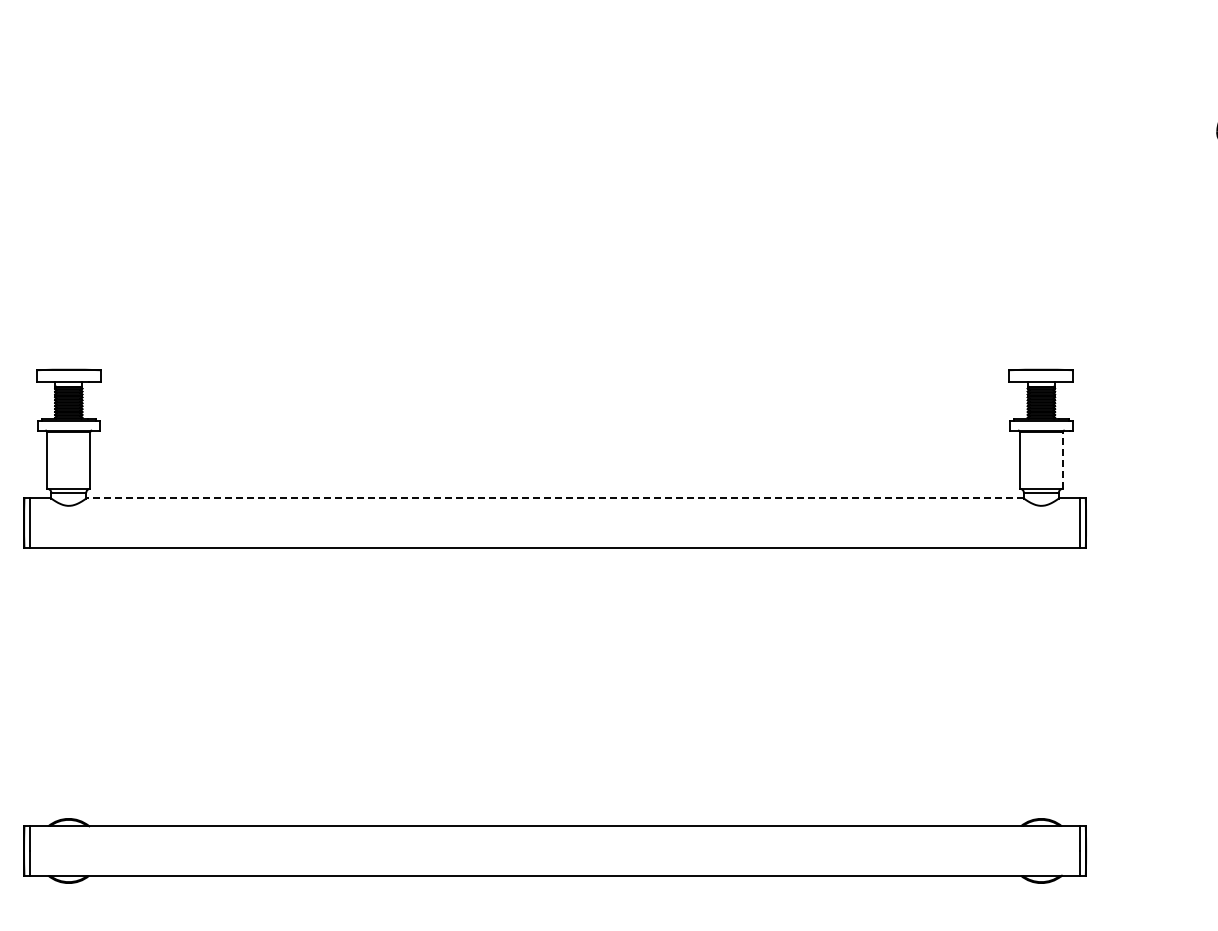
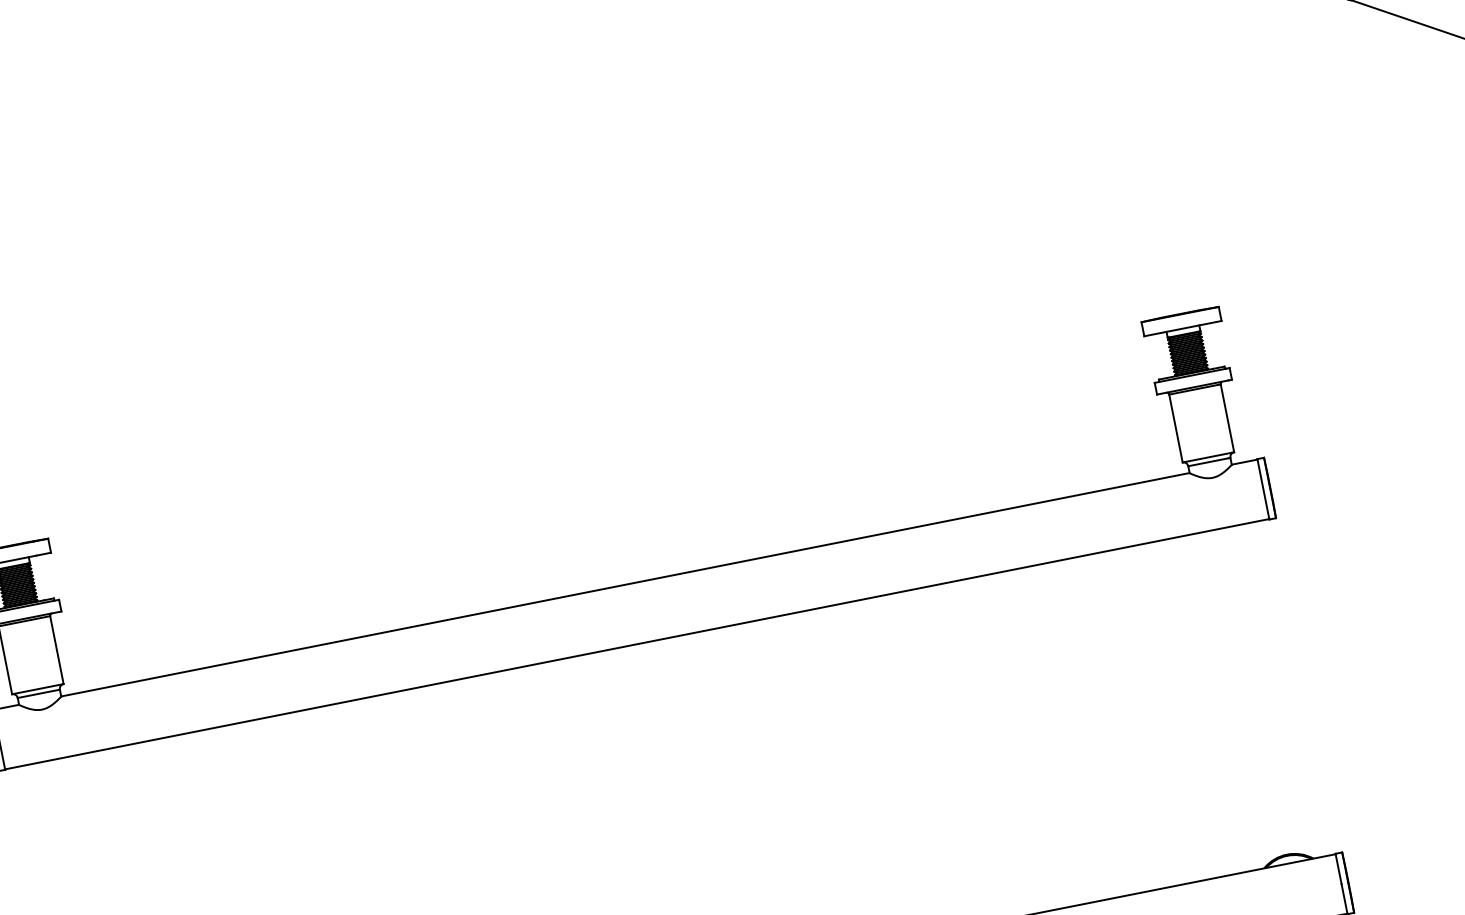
line: (1062, 460) -> (1227, 418), dashed -> solid
line: (555, 498) -> (625, 584), dashed -> solid

